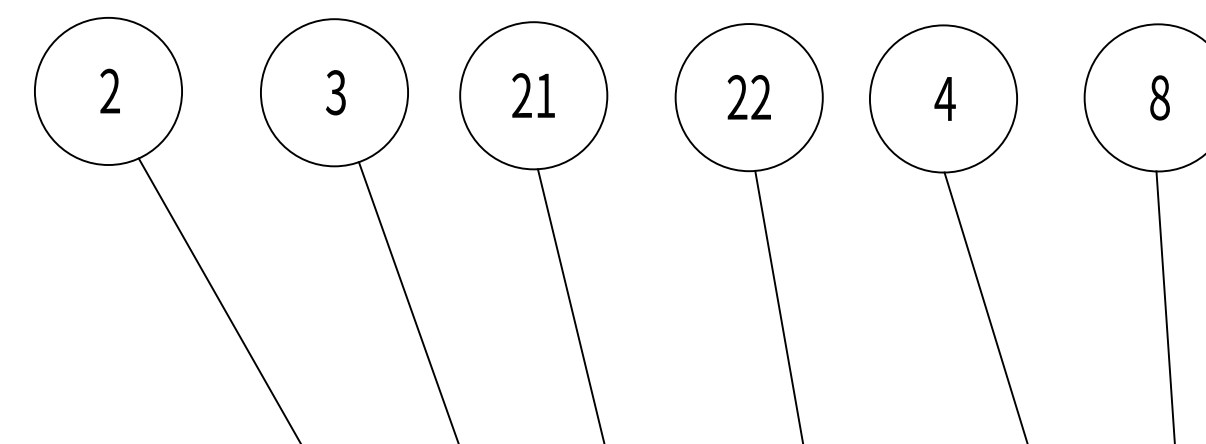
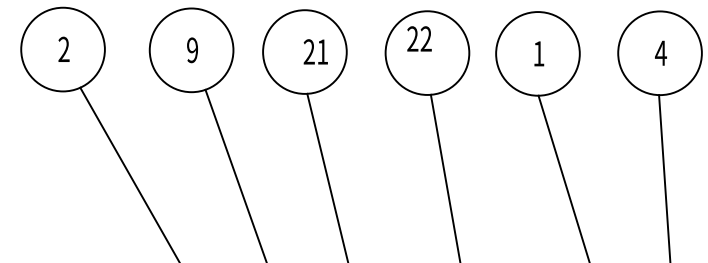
text: (334, 93) -> (191, 50), 3 -> 9
text: (532, 94) -> (315, 51), moved
text: (749, 96) -> (419, 38), moved
text: (944, 98) -> (538, 53), 4 -> 1
text: (1158, 98) -> (660, 53), 8 -> 4

